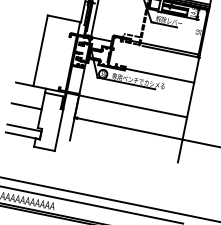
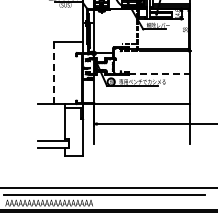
line: (40, 50) -> (53, 72), solid -> dashed
line: (159, 75) -> (159, 73), solid -> dashed
line: (26, 106) -> (51, 122), removed

